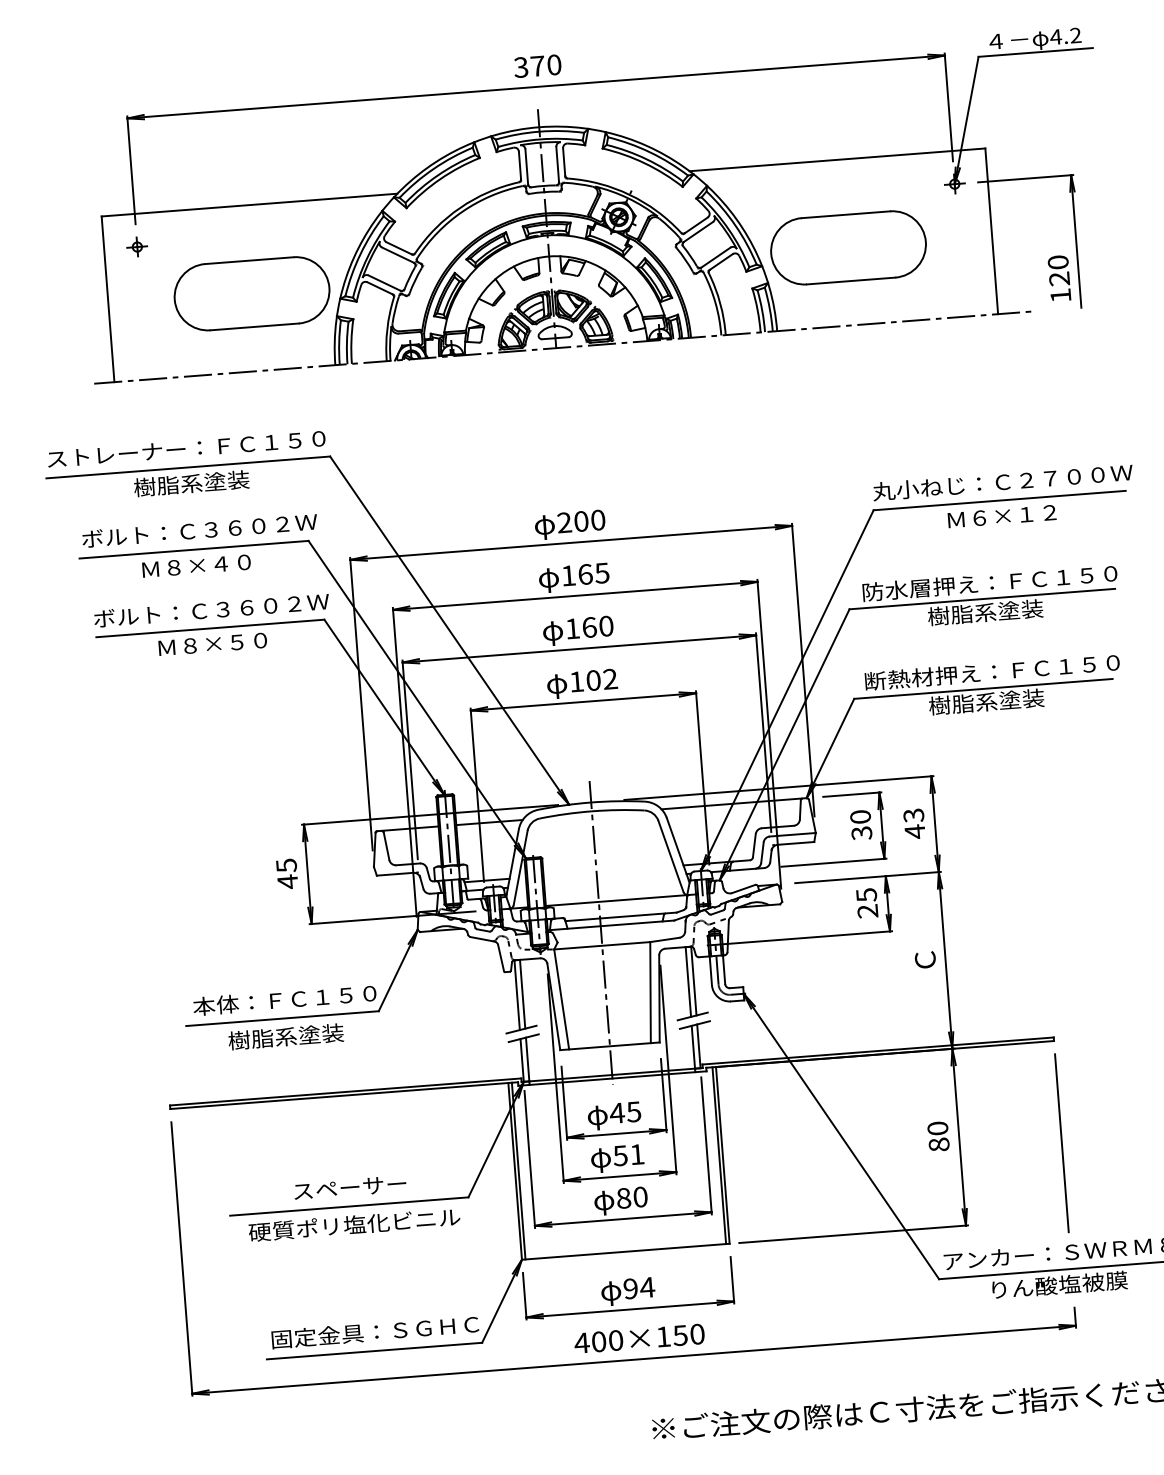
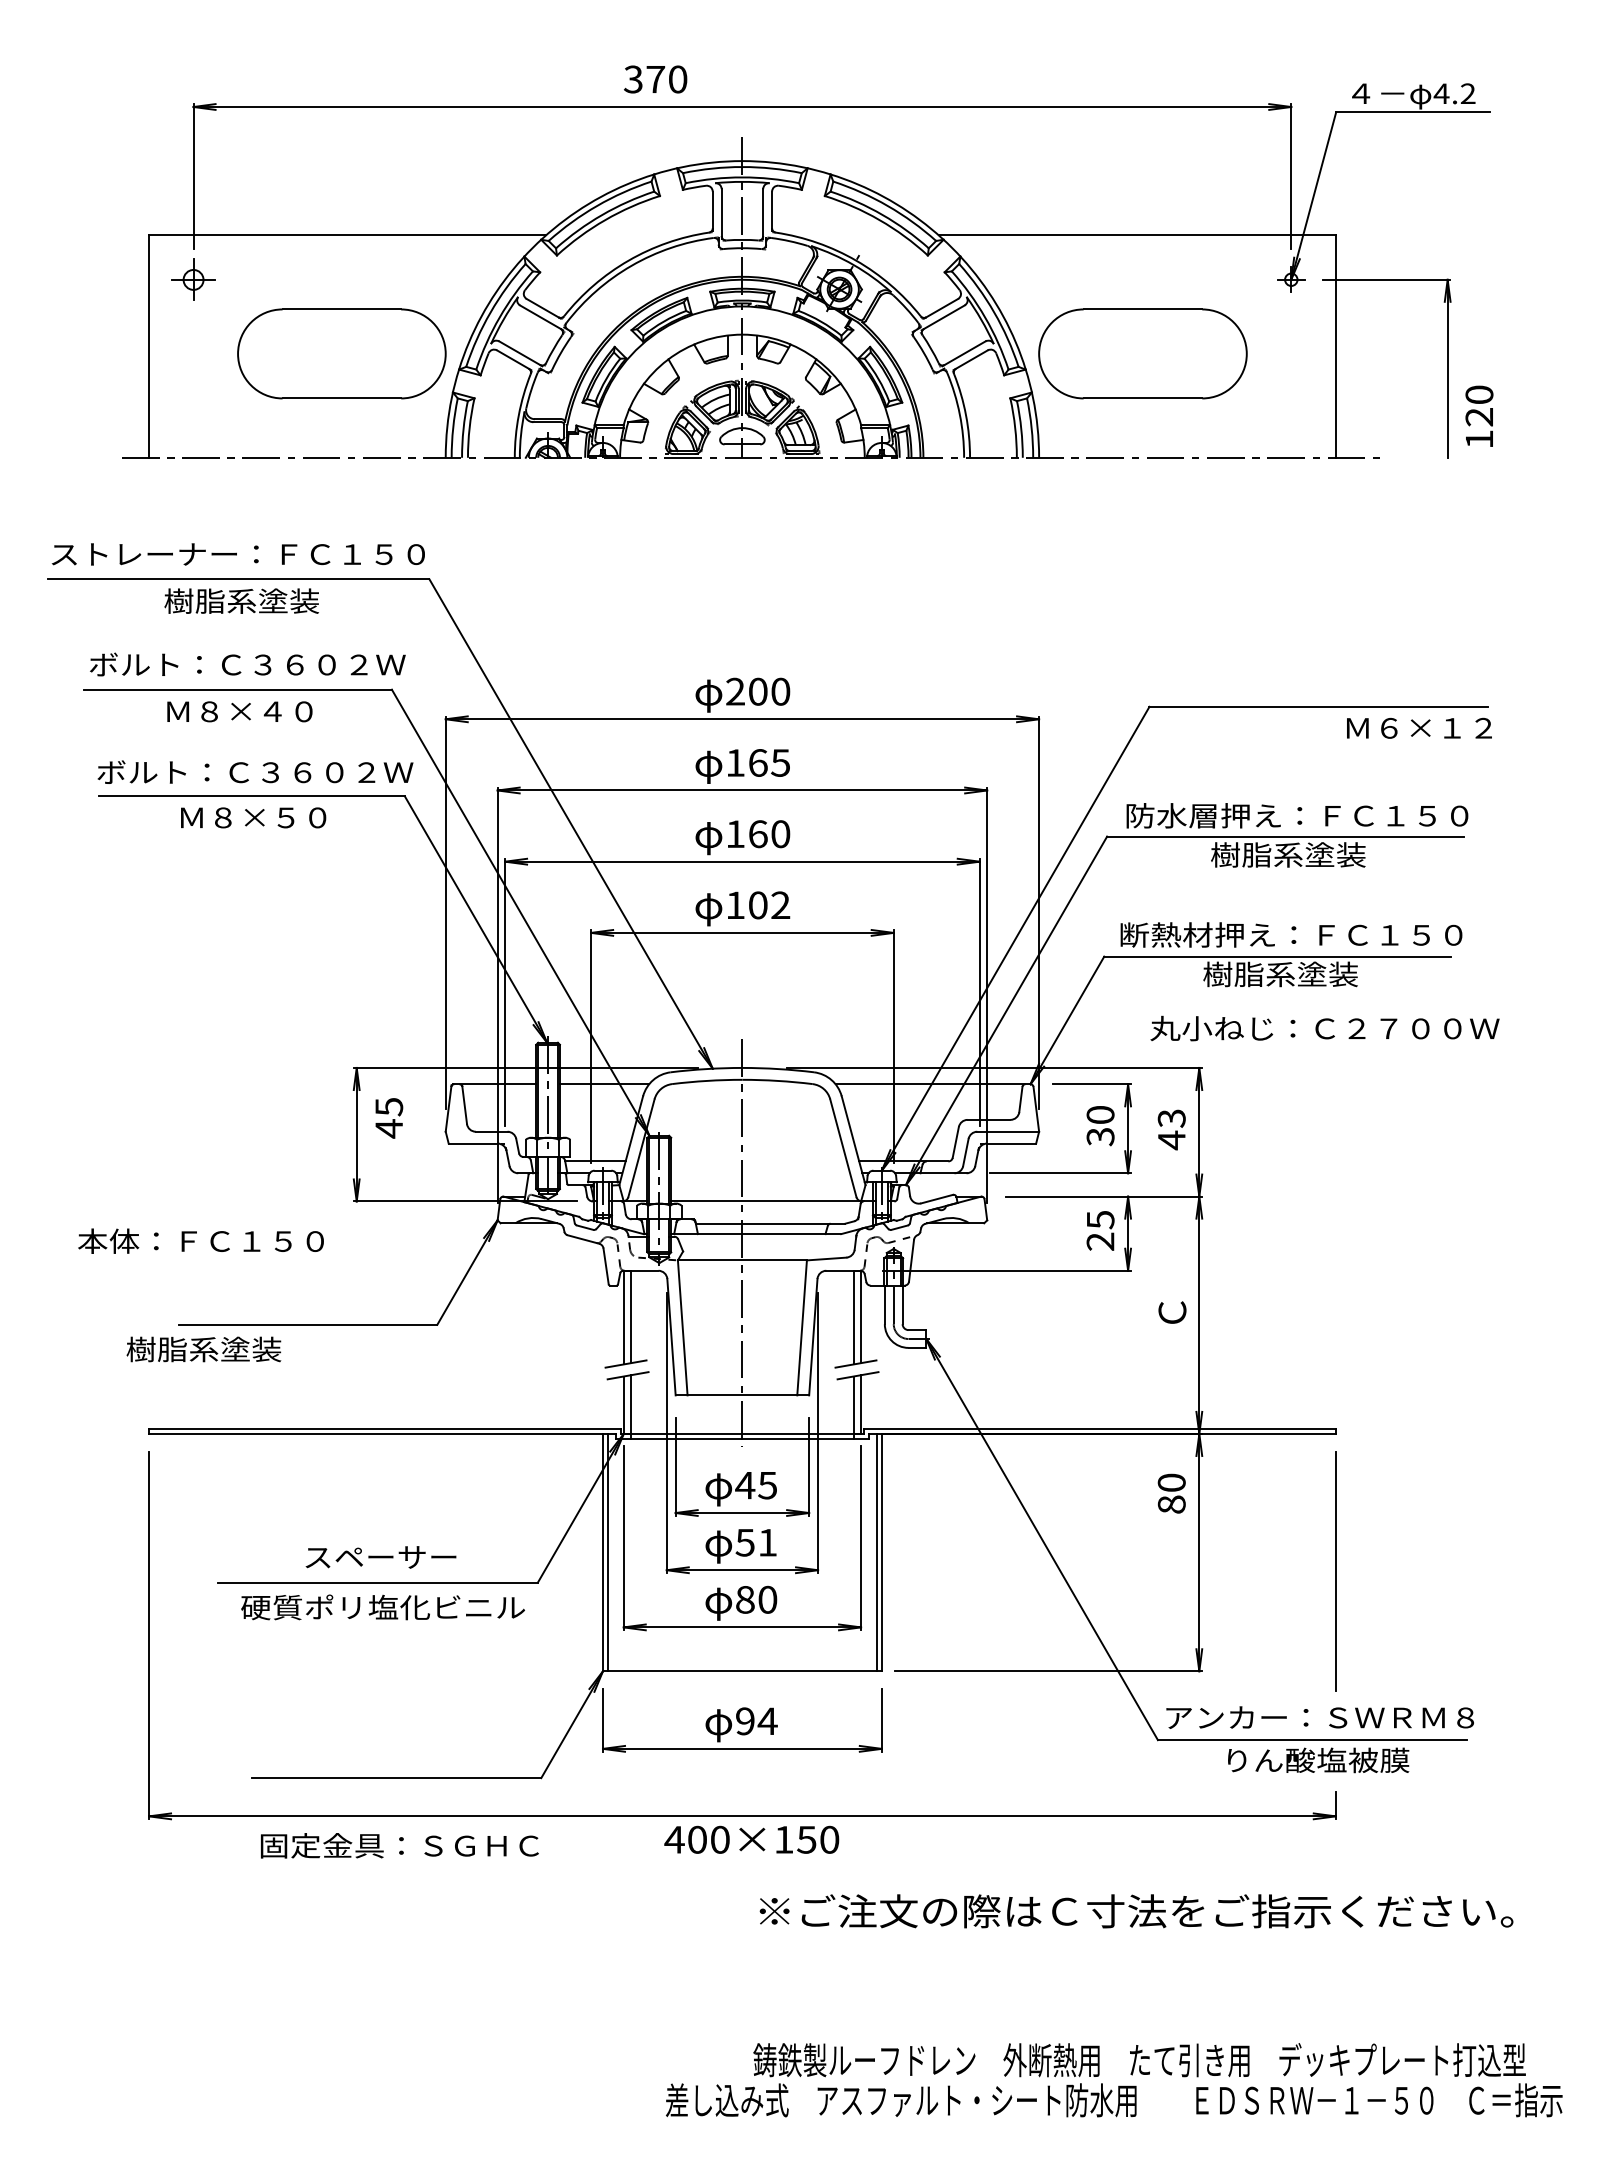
text: (537, 66) -> (655, 79), moved
part: (137, 246) -> (193, 279), size x1.6
text: (1059, 277) -> (1479, 415), moved
text: (1002, 482) -> (1324, 1028), moved
text: (1002, 515) -> (1419, 727), moved
text: (287, 874) -> (389, 1118), moved
text: (284, 999) -> (200, 1240), moved
text: (285, 1036) -> (203, 1349), moved
text: (938, 1136) -> (1171, 1493), moved
text: (375, 1331) -> (399, 1845), moved
text: (639, 1338) -> (751, 1839), moved

